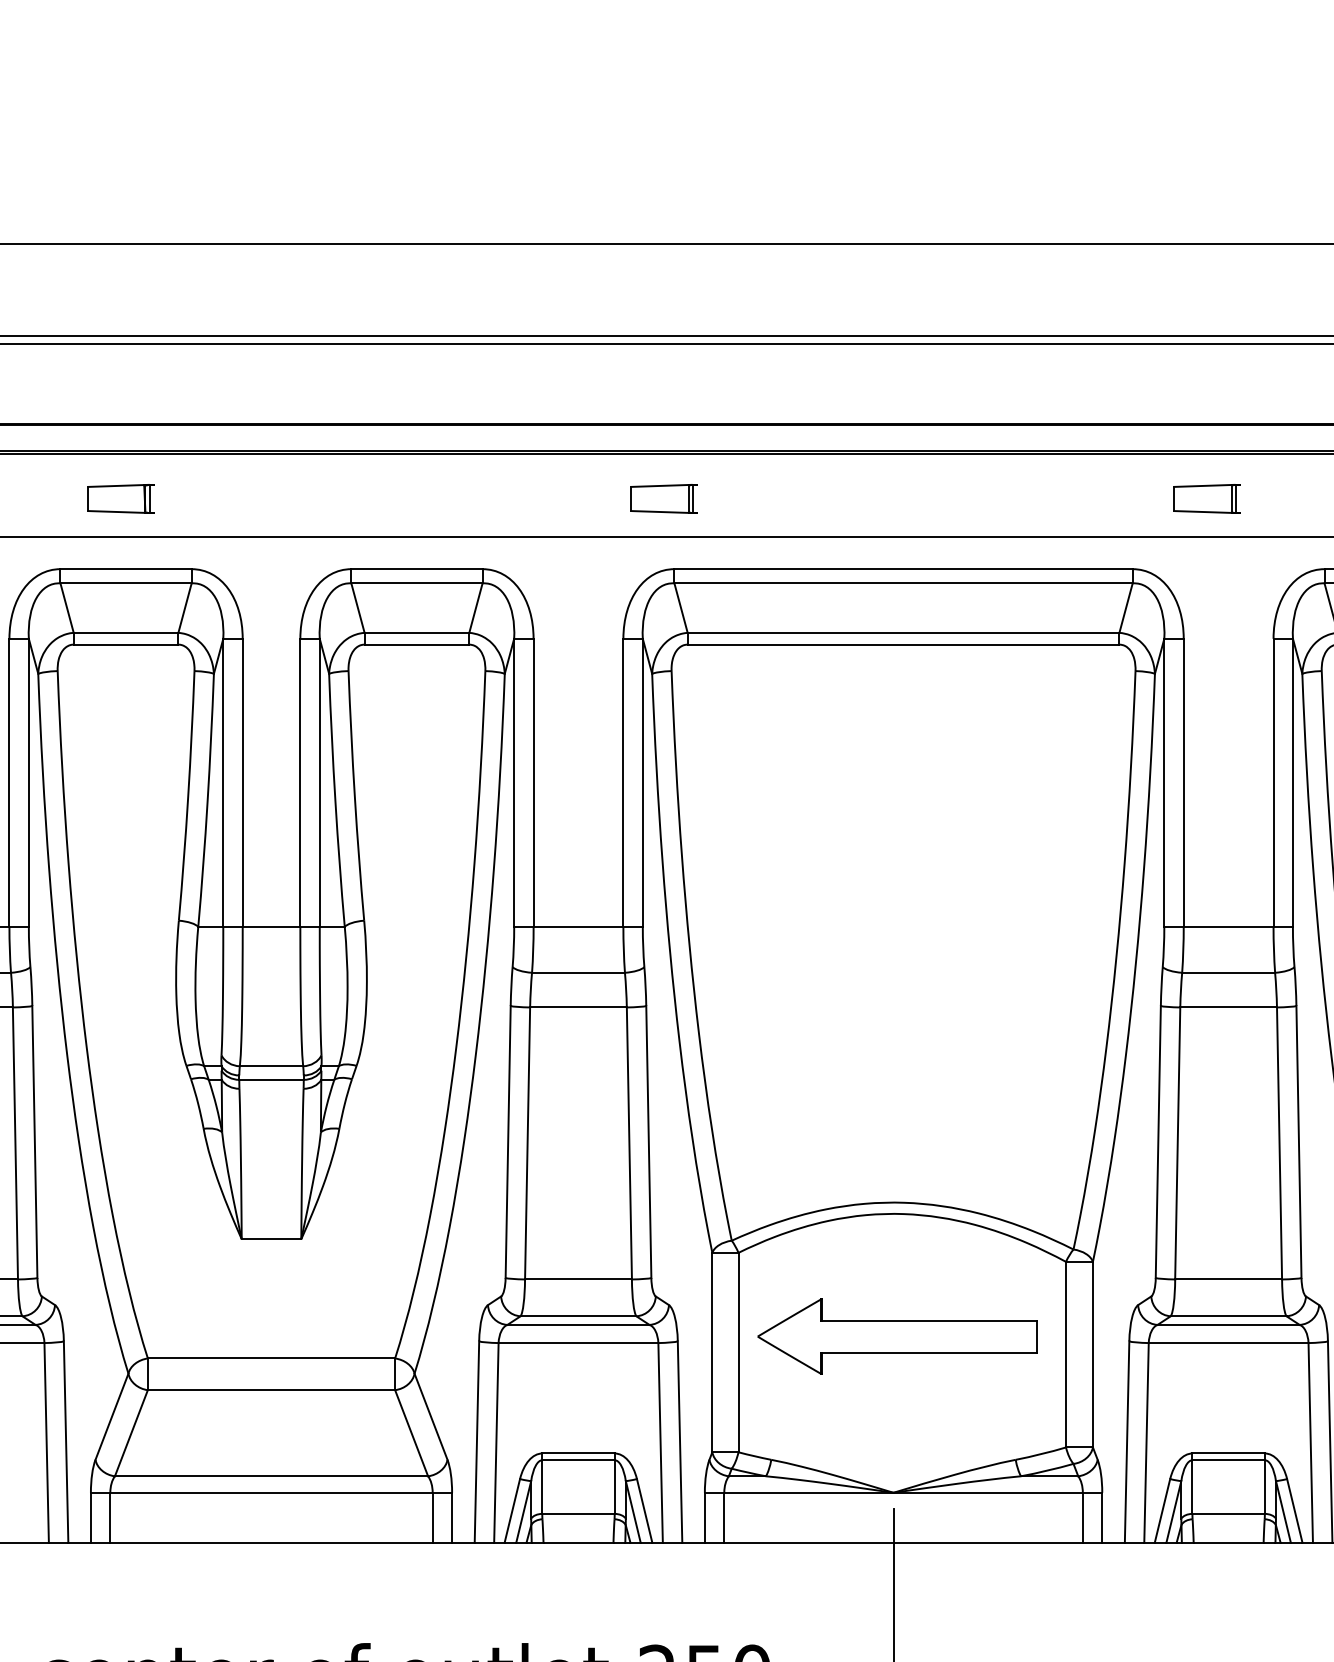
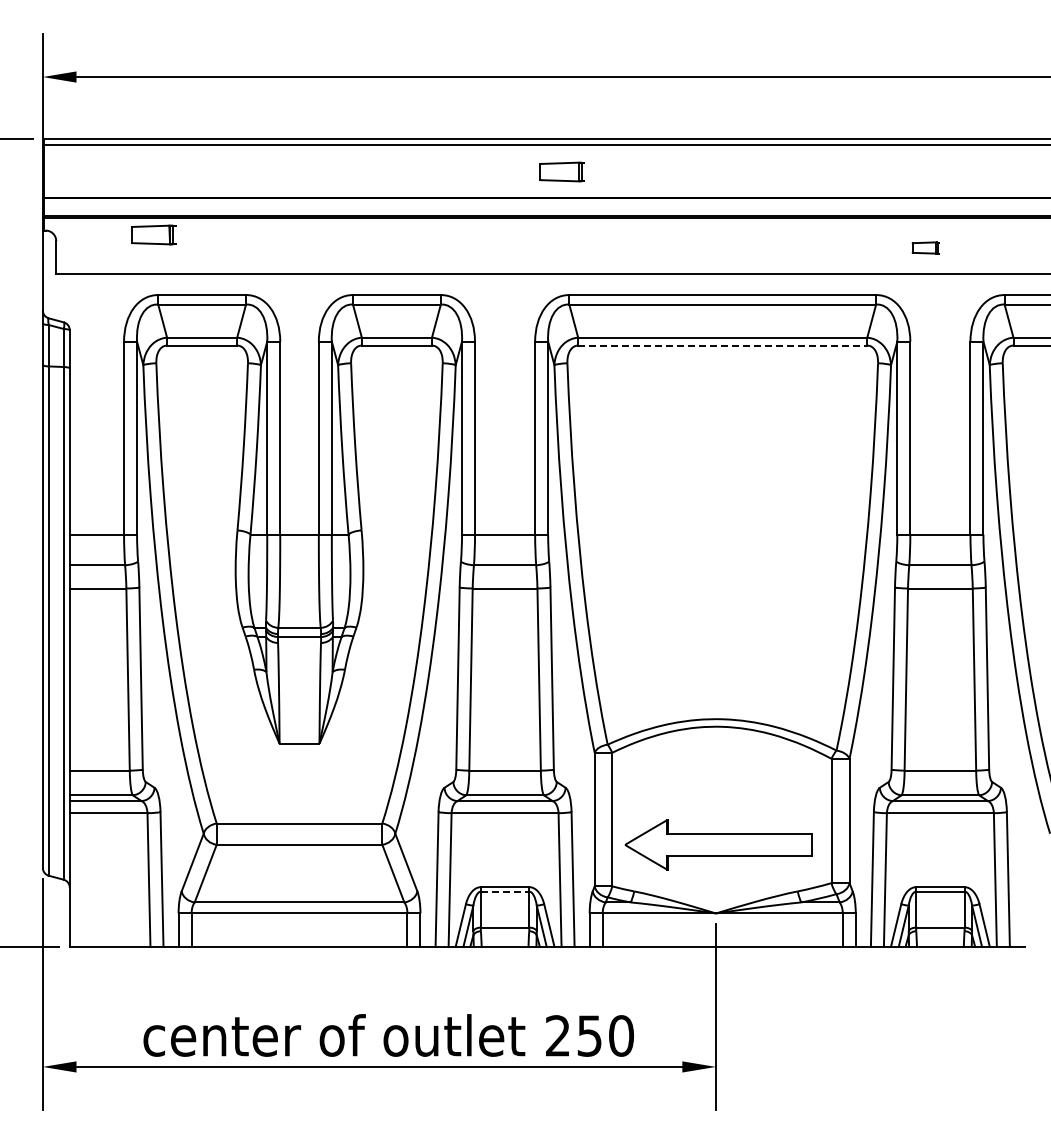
part: (120, 498) -> (153, 234), moved
part: (662, 498) -> (561, 171), moved
part: (1206, 498) -> (925, 247), size x0.6
line: (903, 644) -> (722, 345), solid -> dashed
part: (897, 1336) -> (718, 844), moved
line: (579, 1459) -> (505, 891), solid -> dashed

